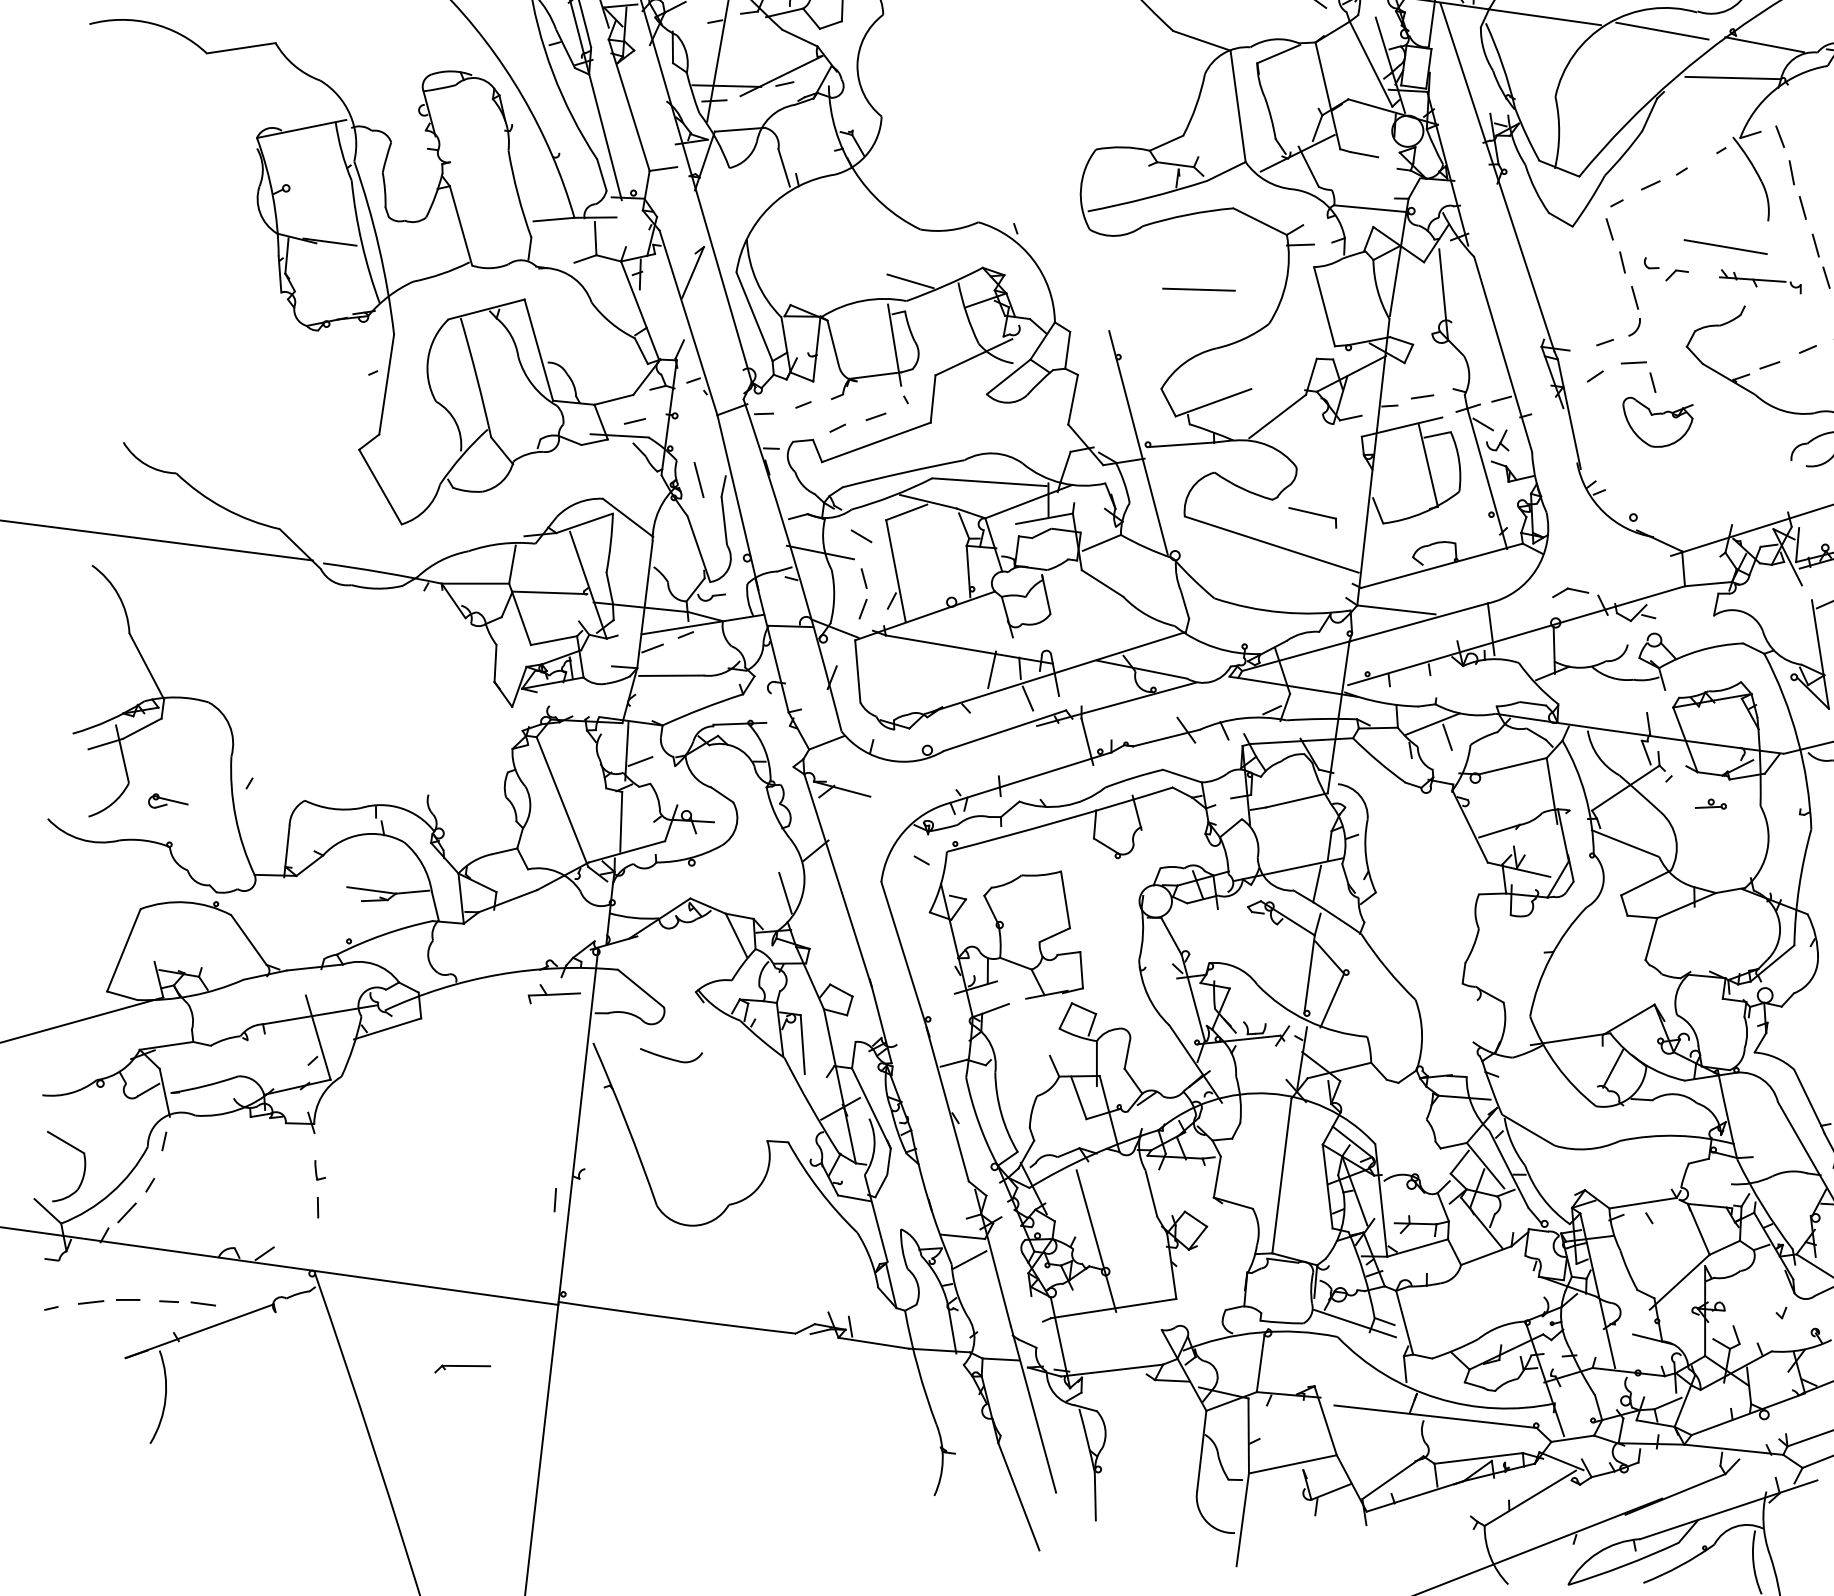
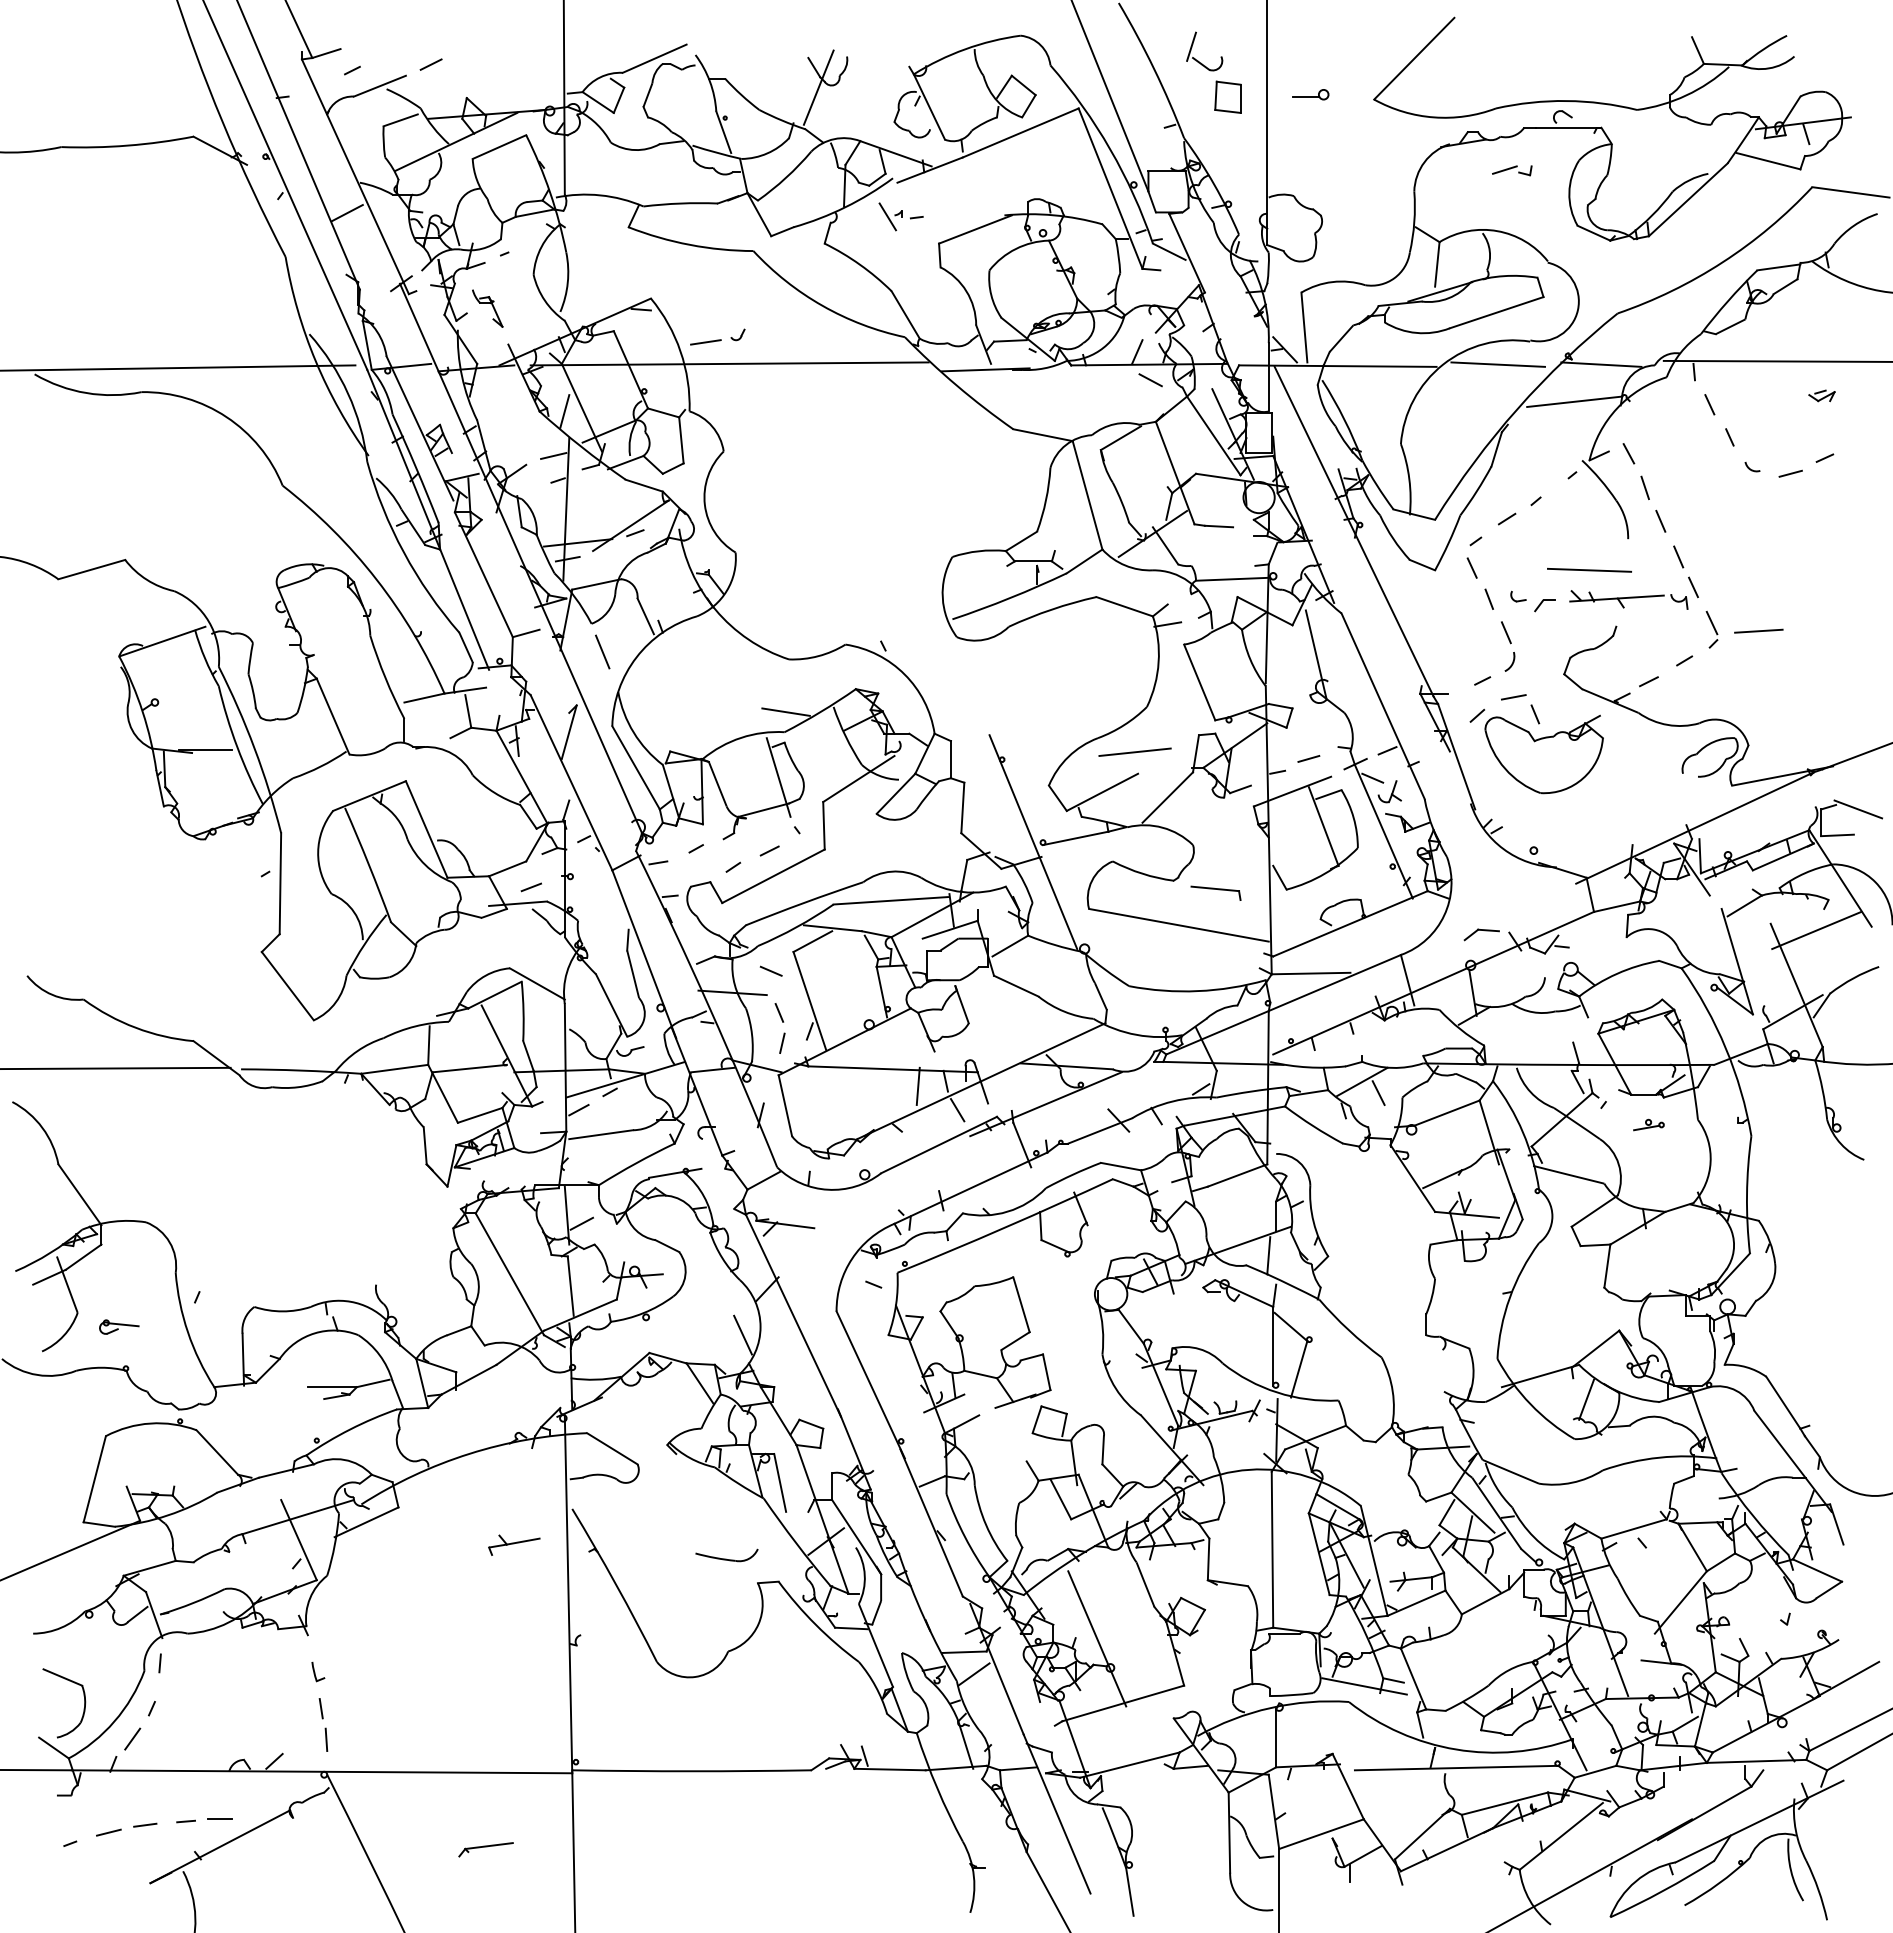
part: (1760, 281) -> (1628, 599), size x1.43
line: (1198, 288) -> (1134, 751), moved
part: (1655, 423) -> (1543, 754), size x1.67
line: (698, 479) -> (602, 651), moved
part: (554, 995) -> (514, 1544), moved
part: (670, 1054) -> (726, 1555), moved
line: (555, 1199) -> (326, 1739), moved

